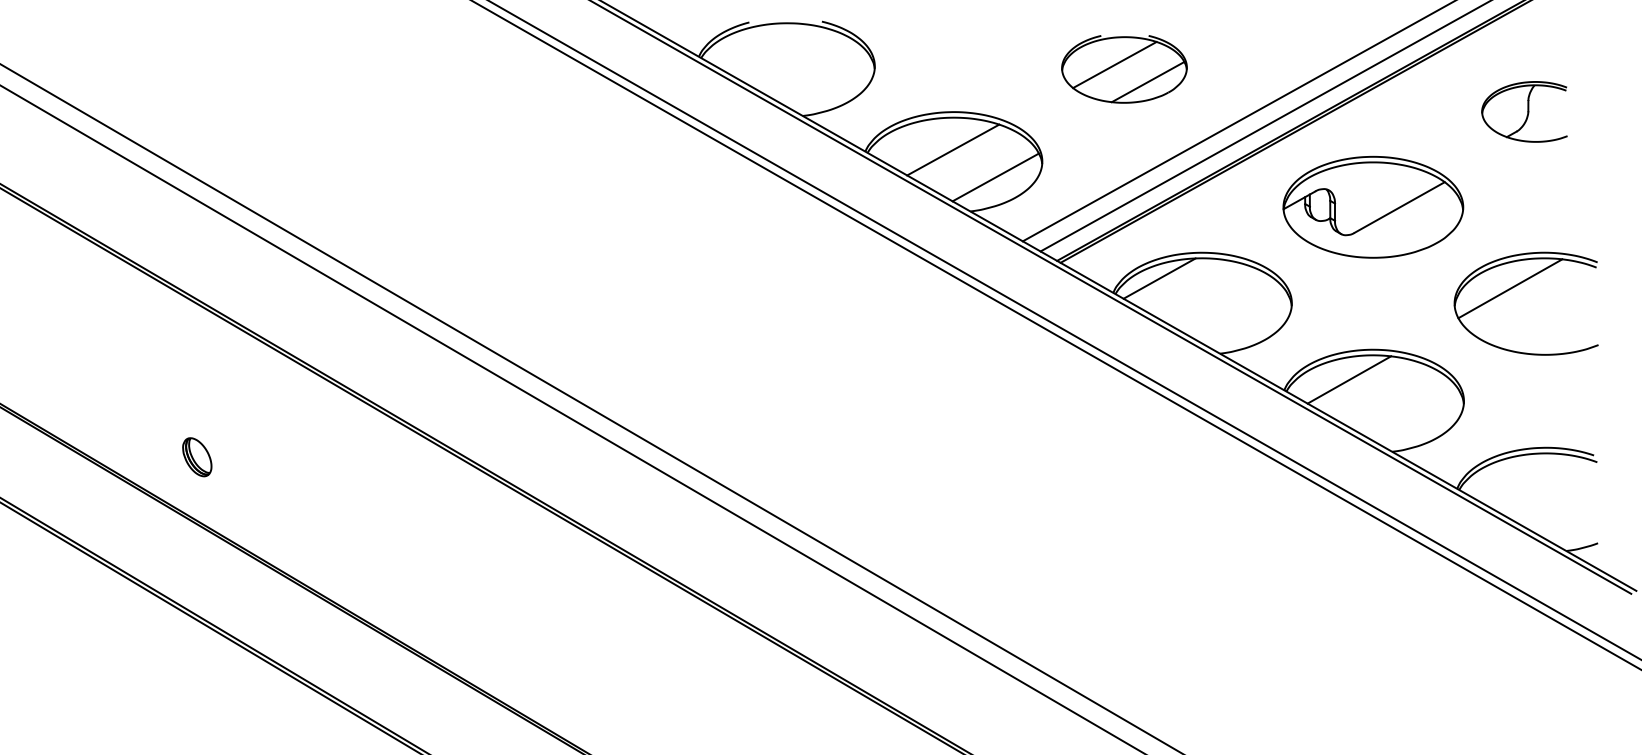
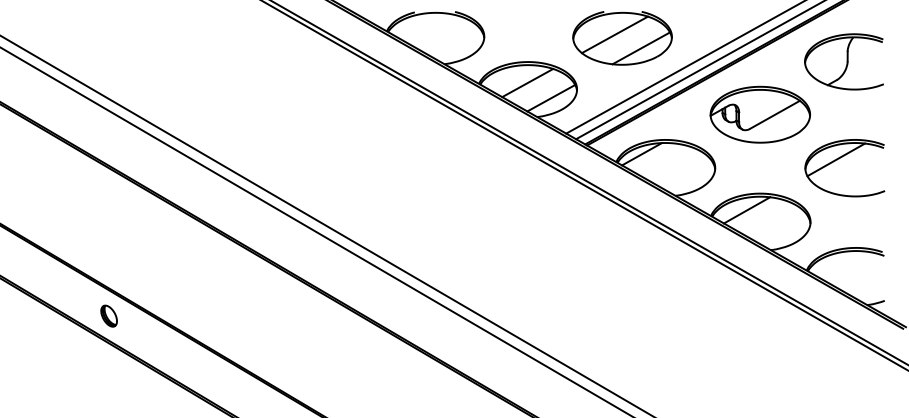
part: (1124, 69) -> (622, 38), size x1.43
part: (1523, 111) -> (843, 61), size x1.67
part: (196, 456) -> (108, 315), moved

